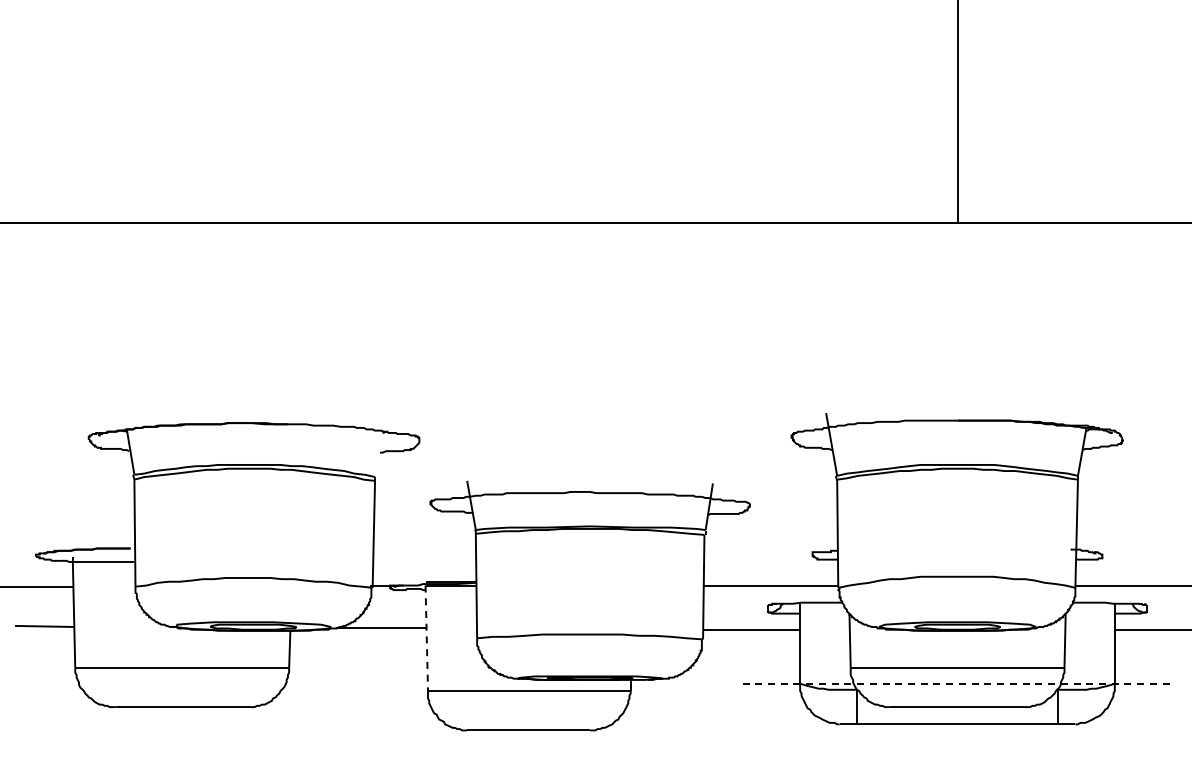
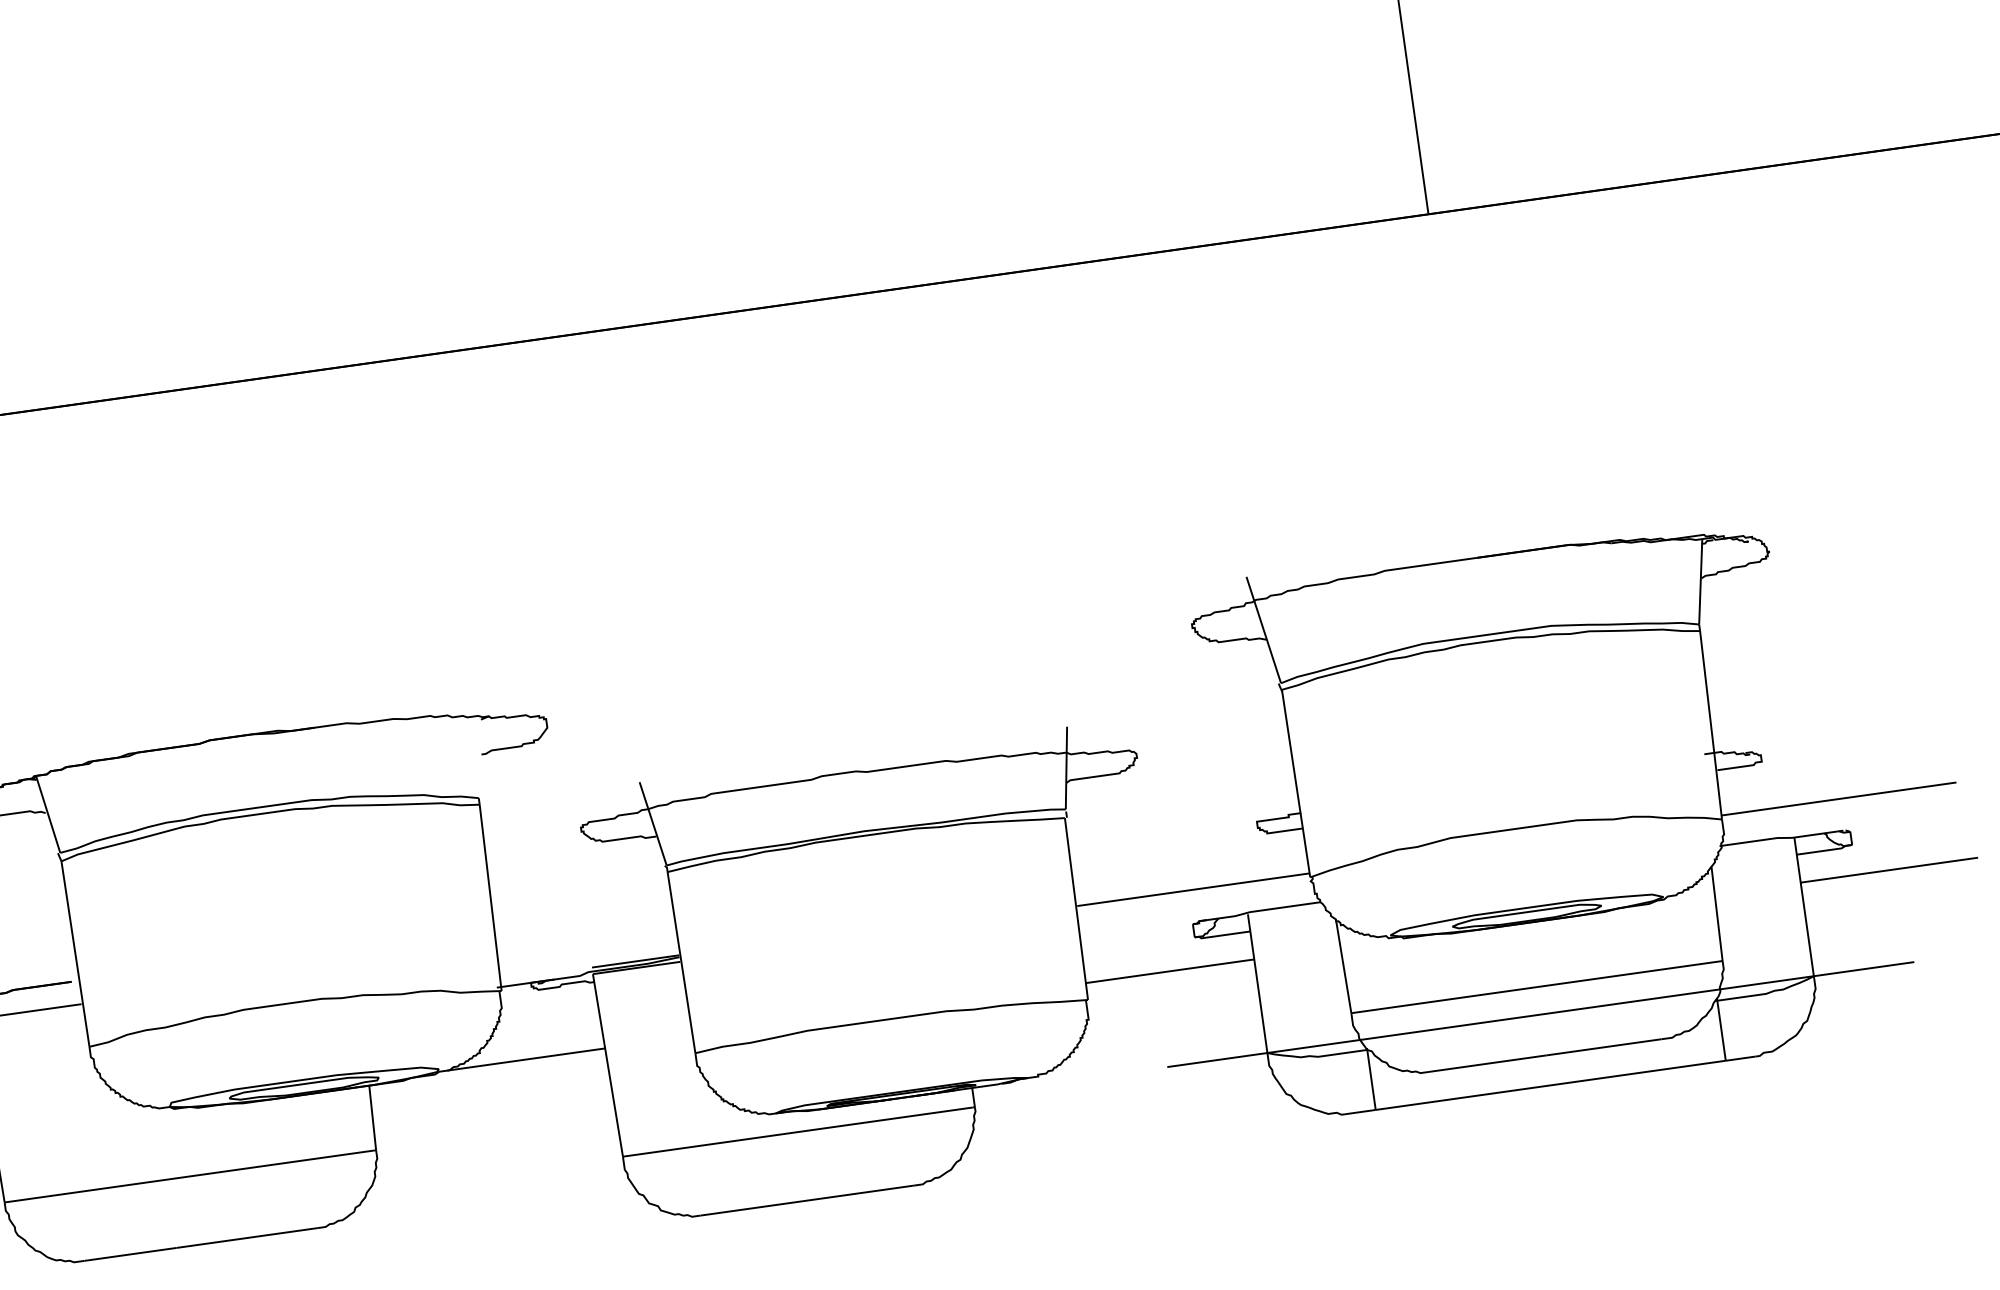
line: (426, 638) -> (607, 1065), dashed -> solid
line: (958, 683) -> (1542, 1014), dashed -> solid

